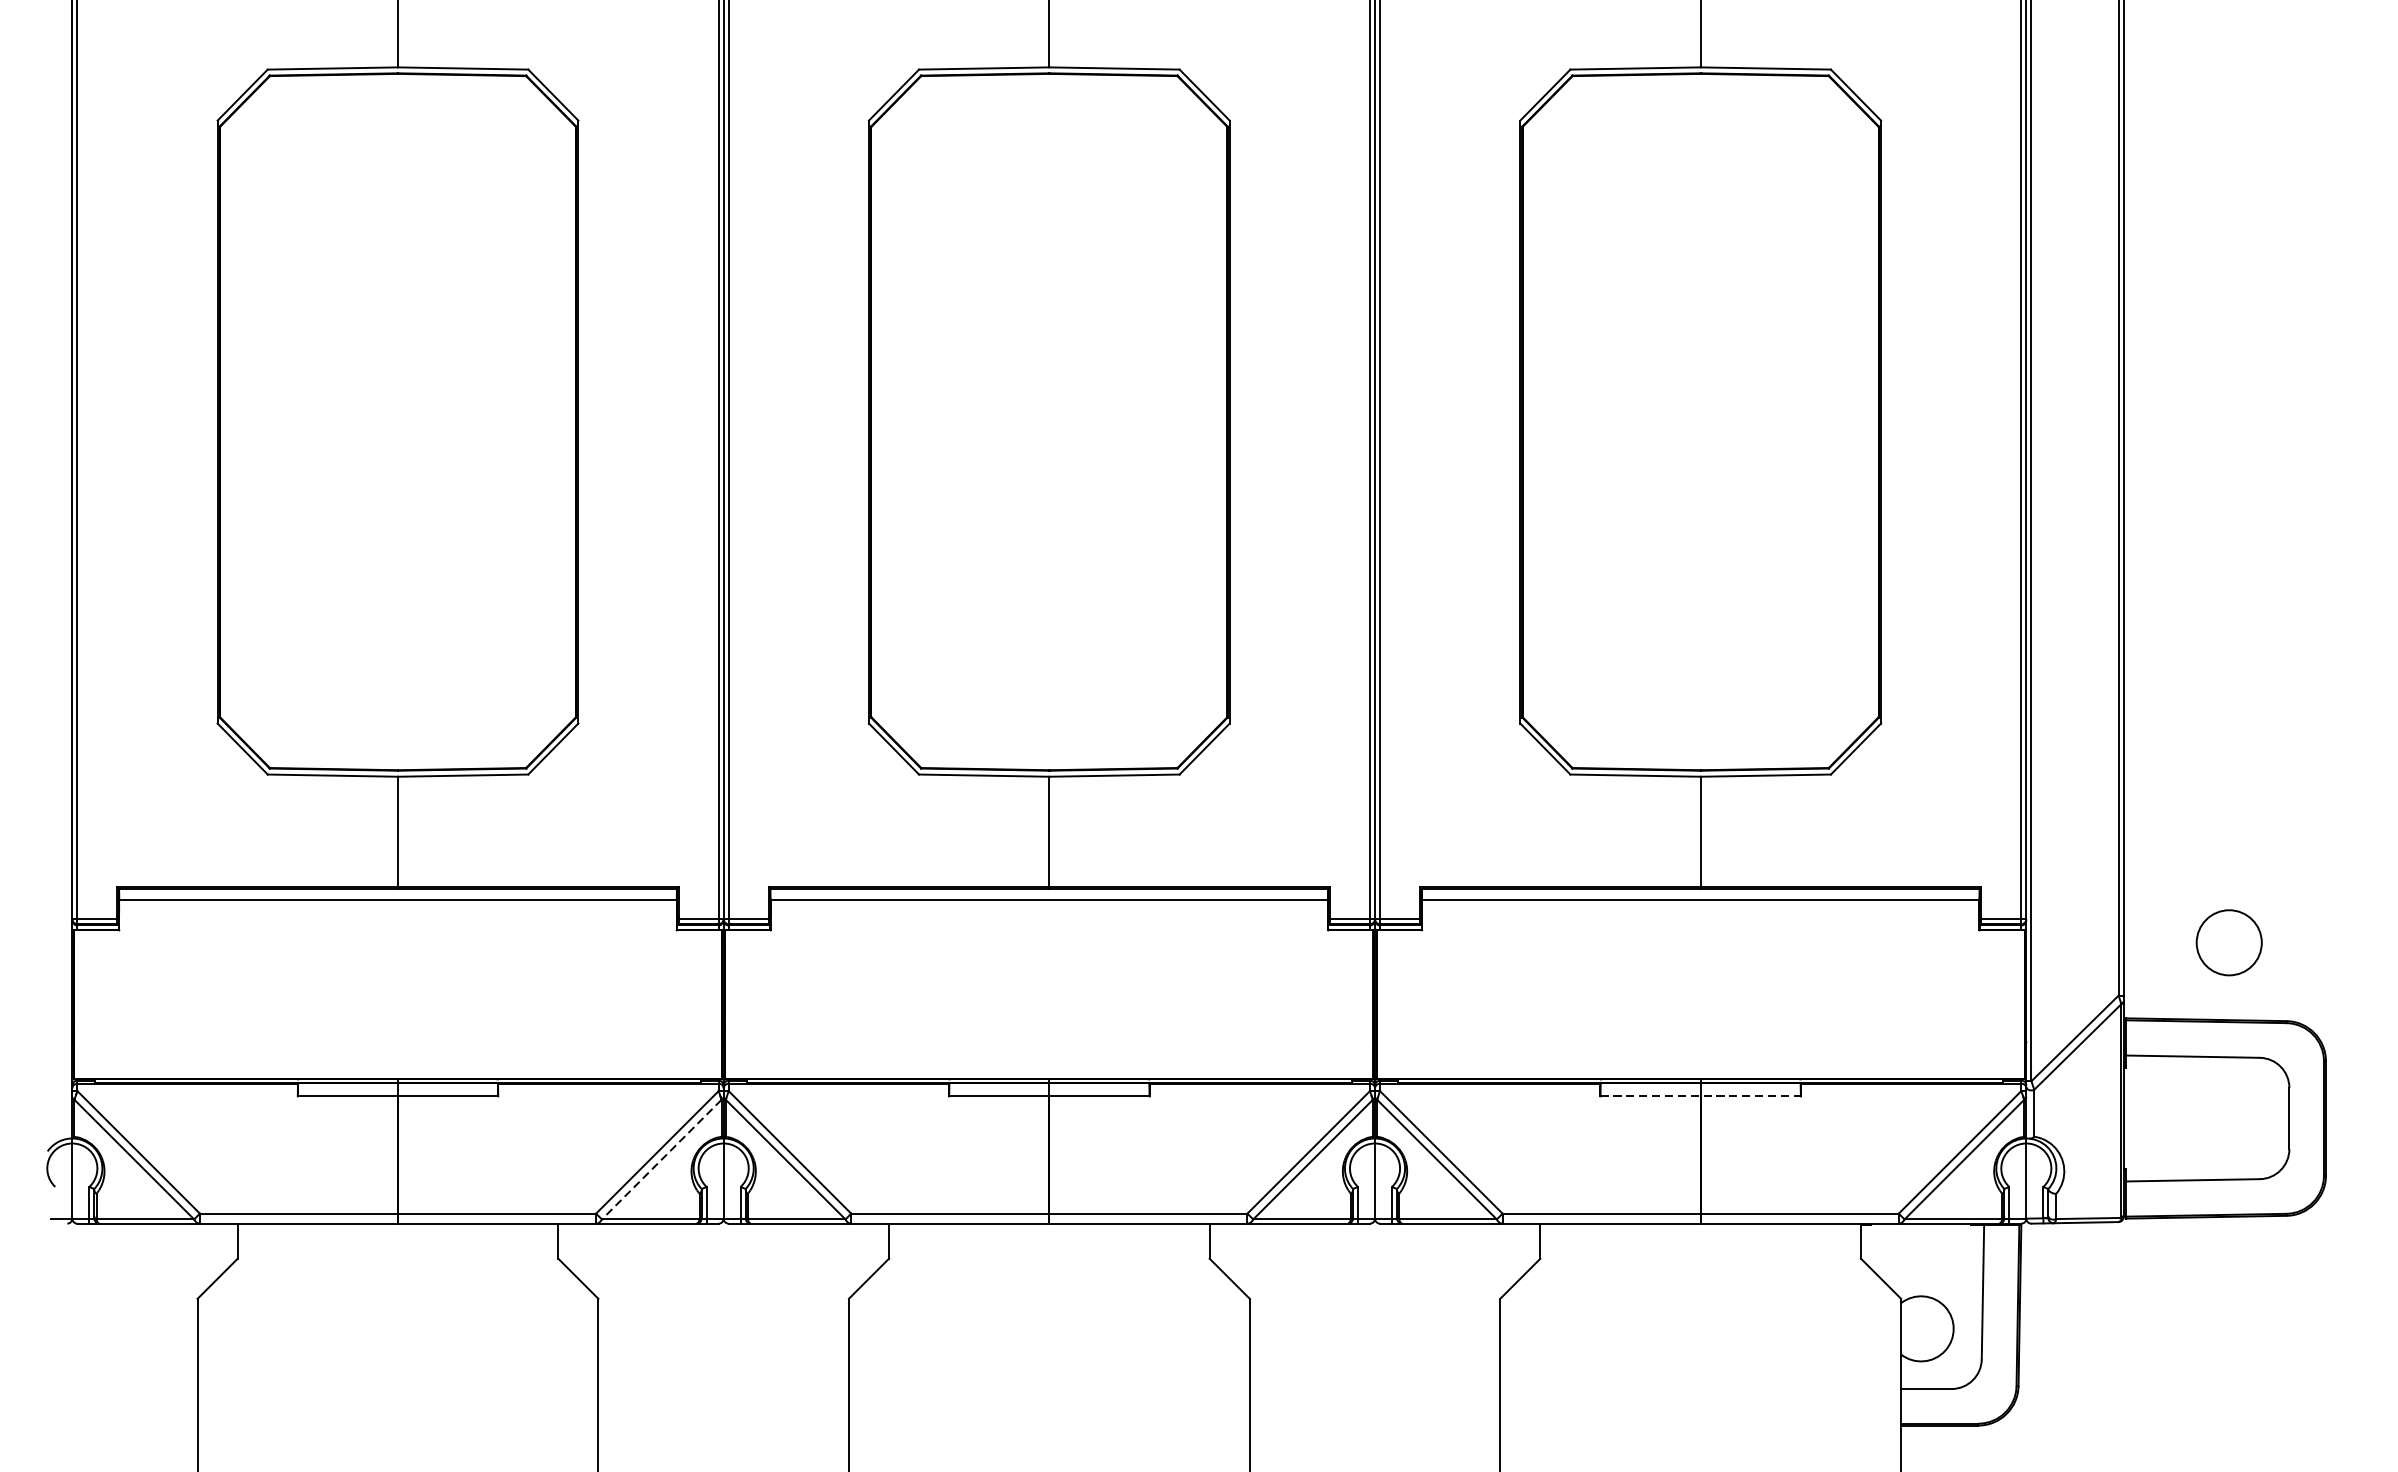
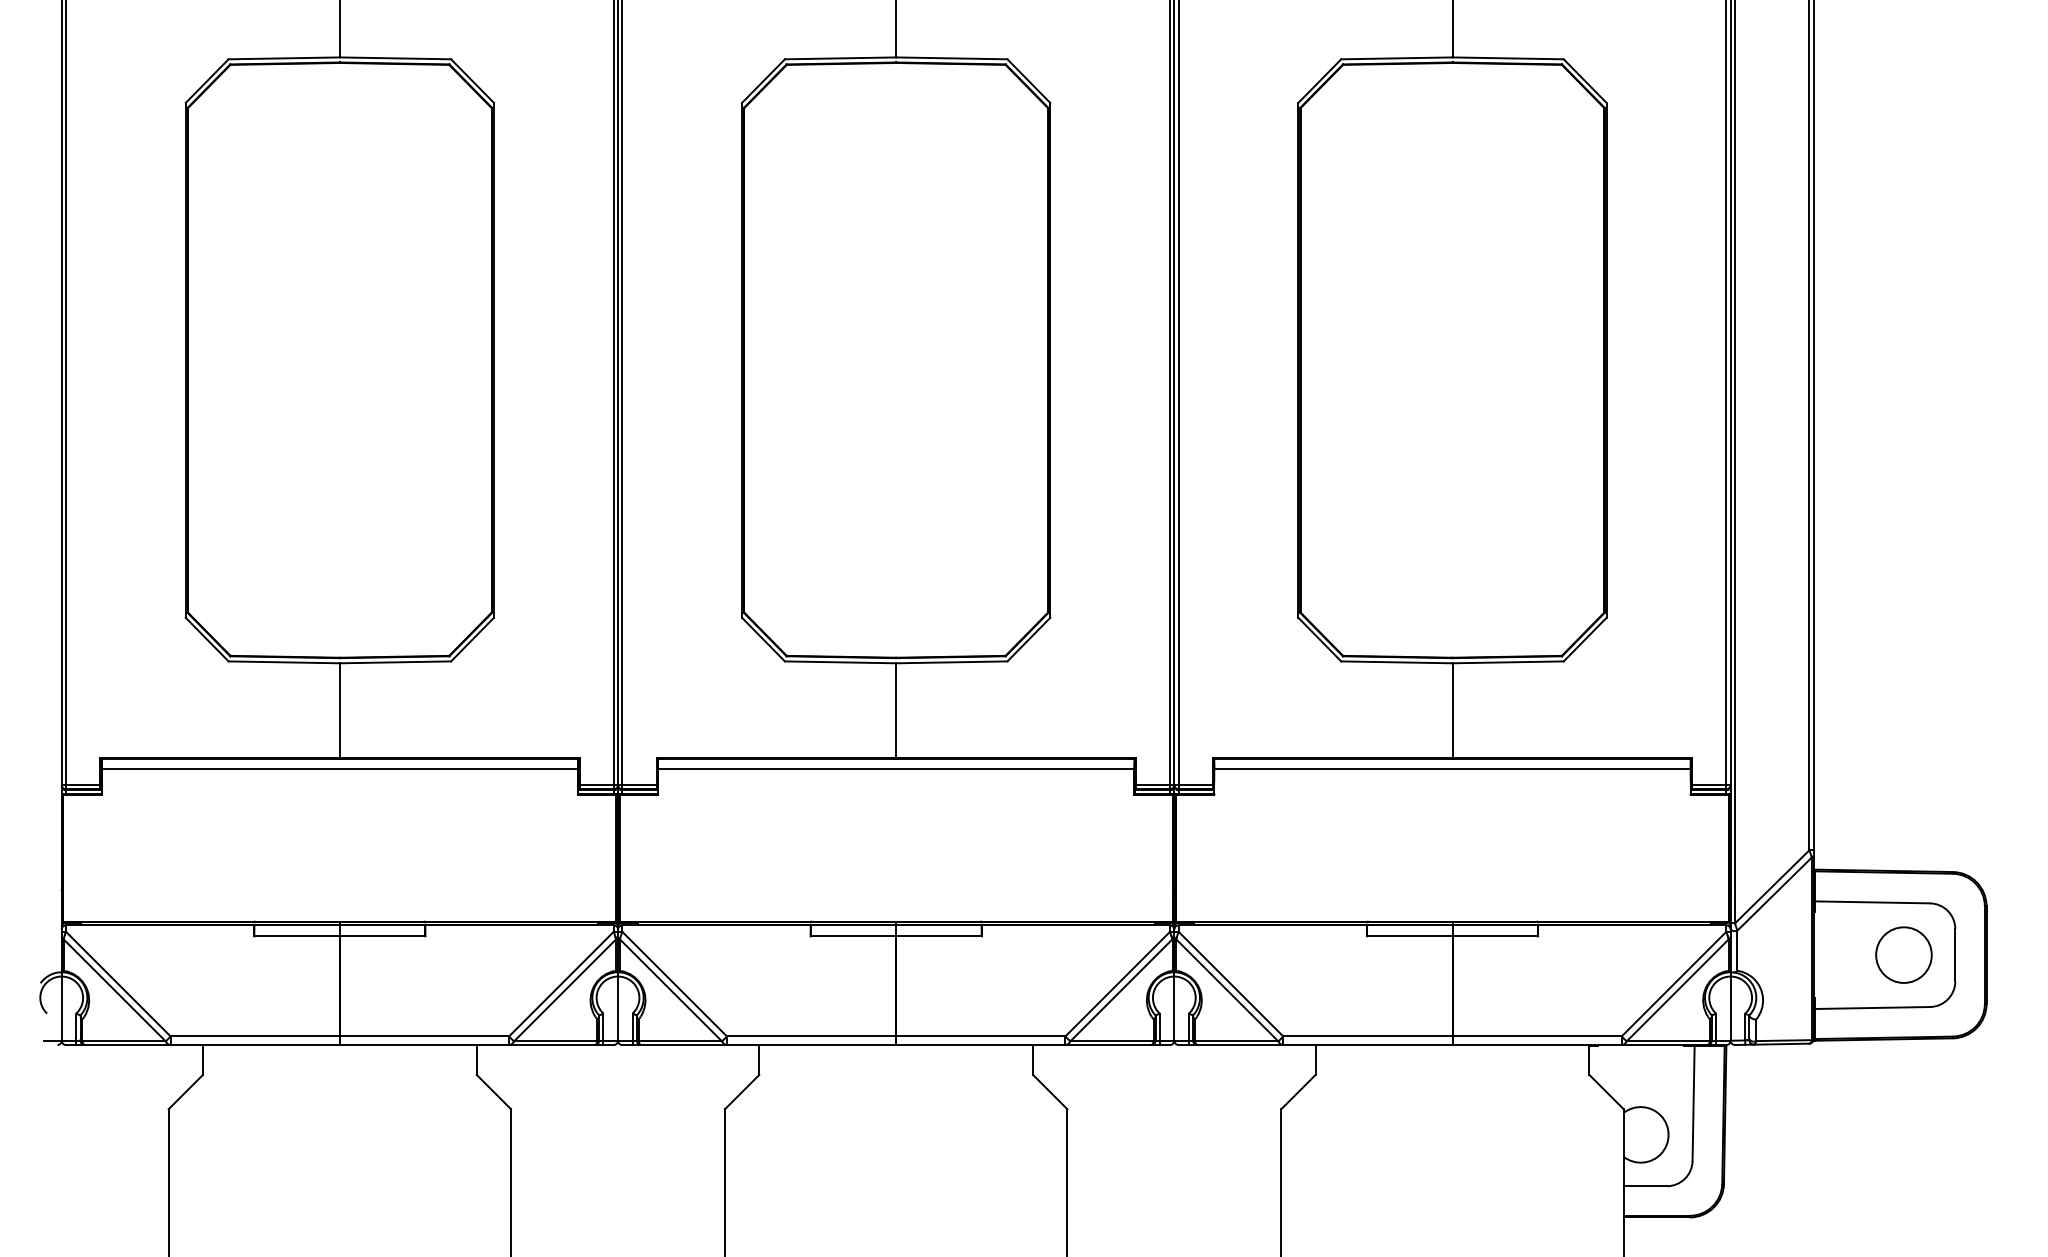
circle: (2228, 942) -> (1903, 954), moved
line: (1700, 1096) -> (1452, 936), dashed -> solid
line: (661, 1159) -> (564, 990), dashed -> solid

